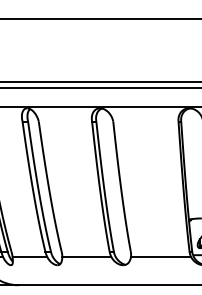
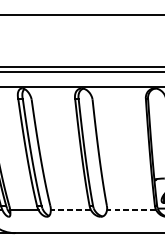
line: (86, 256) -> (70, 209), solid -> dashed
line: (160, 256) -> (131, 209), solid -> dashed

